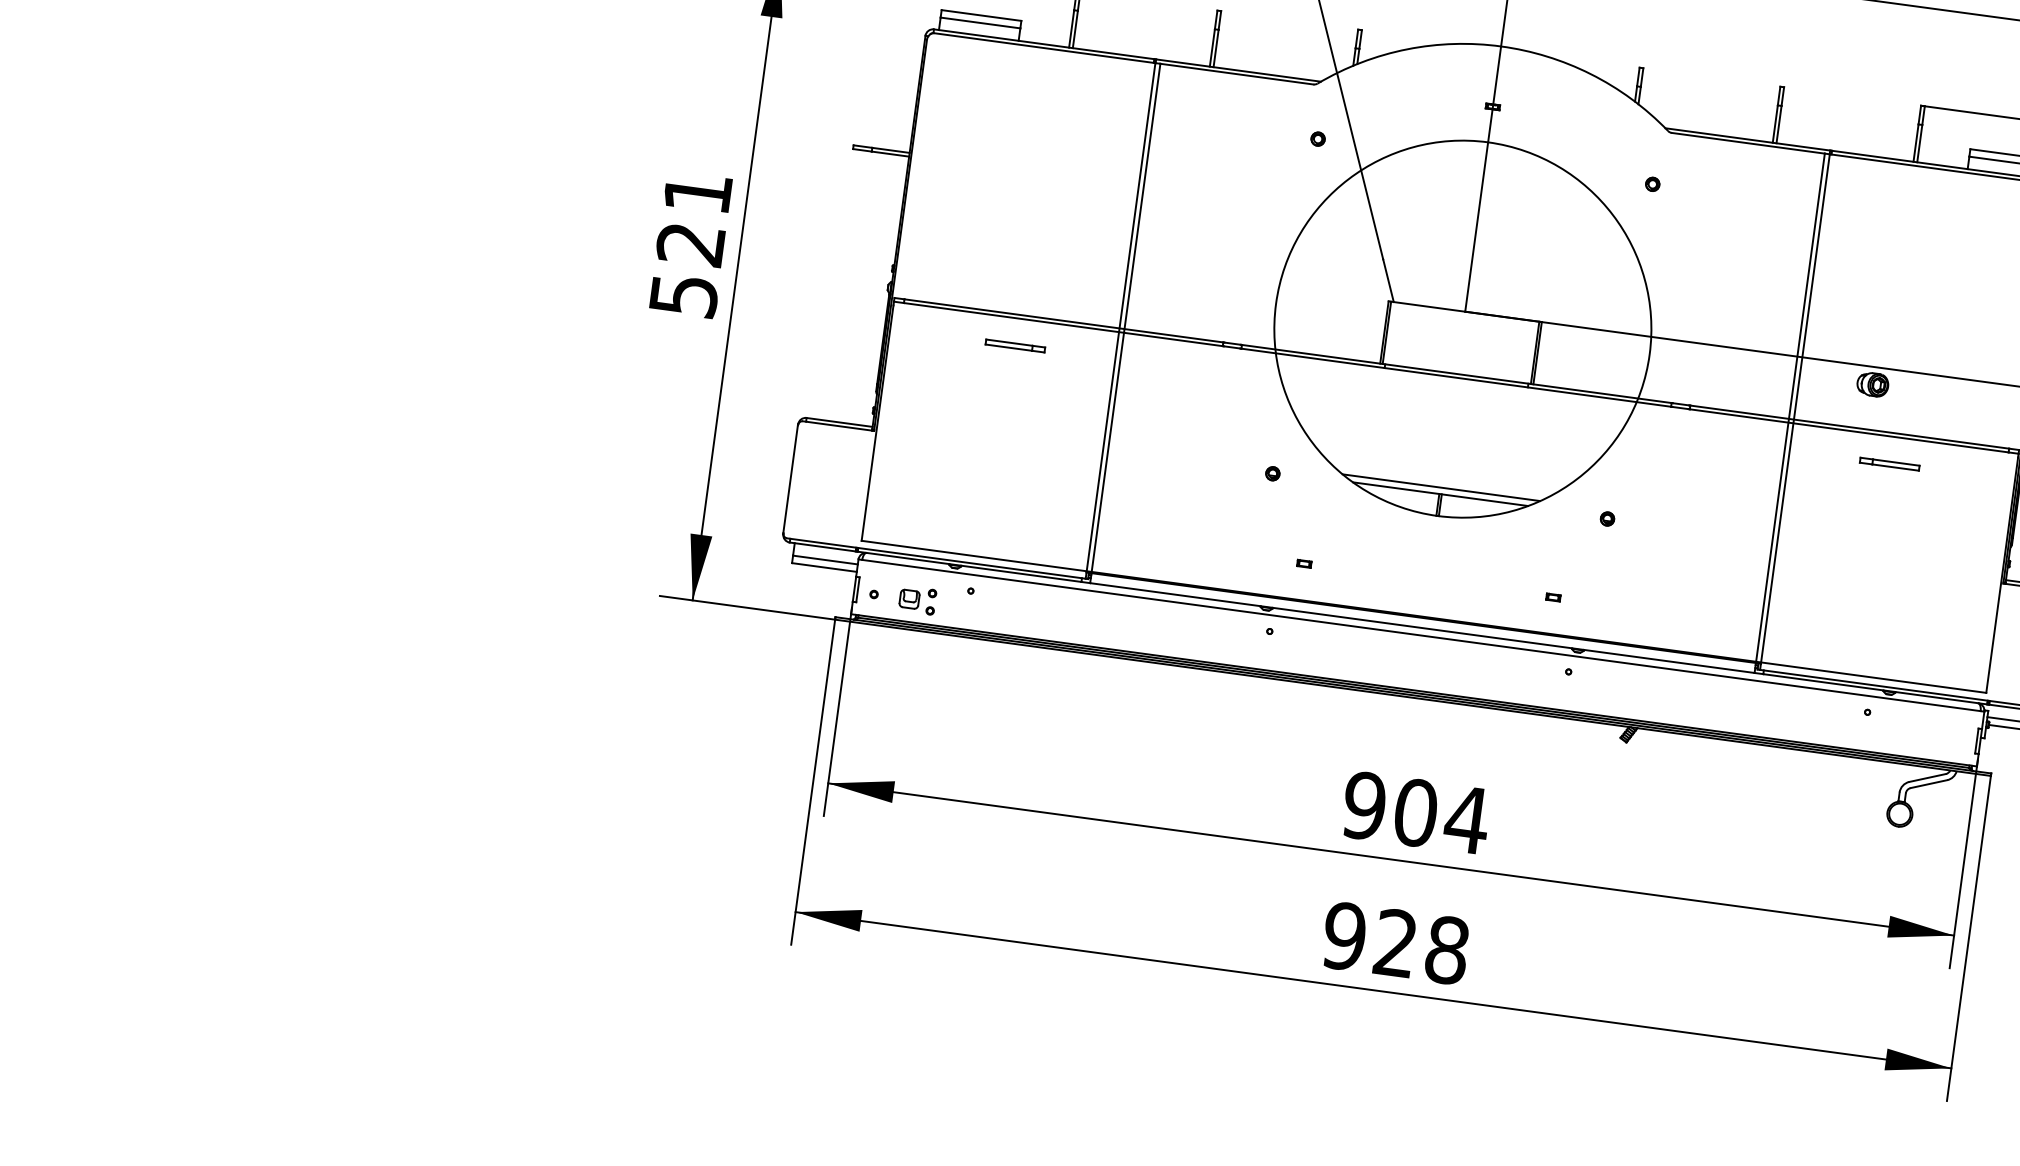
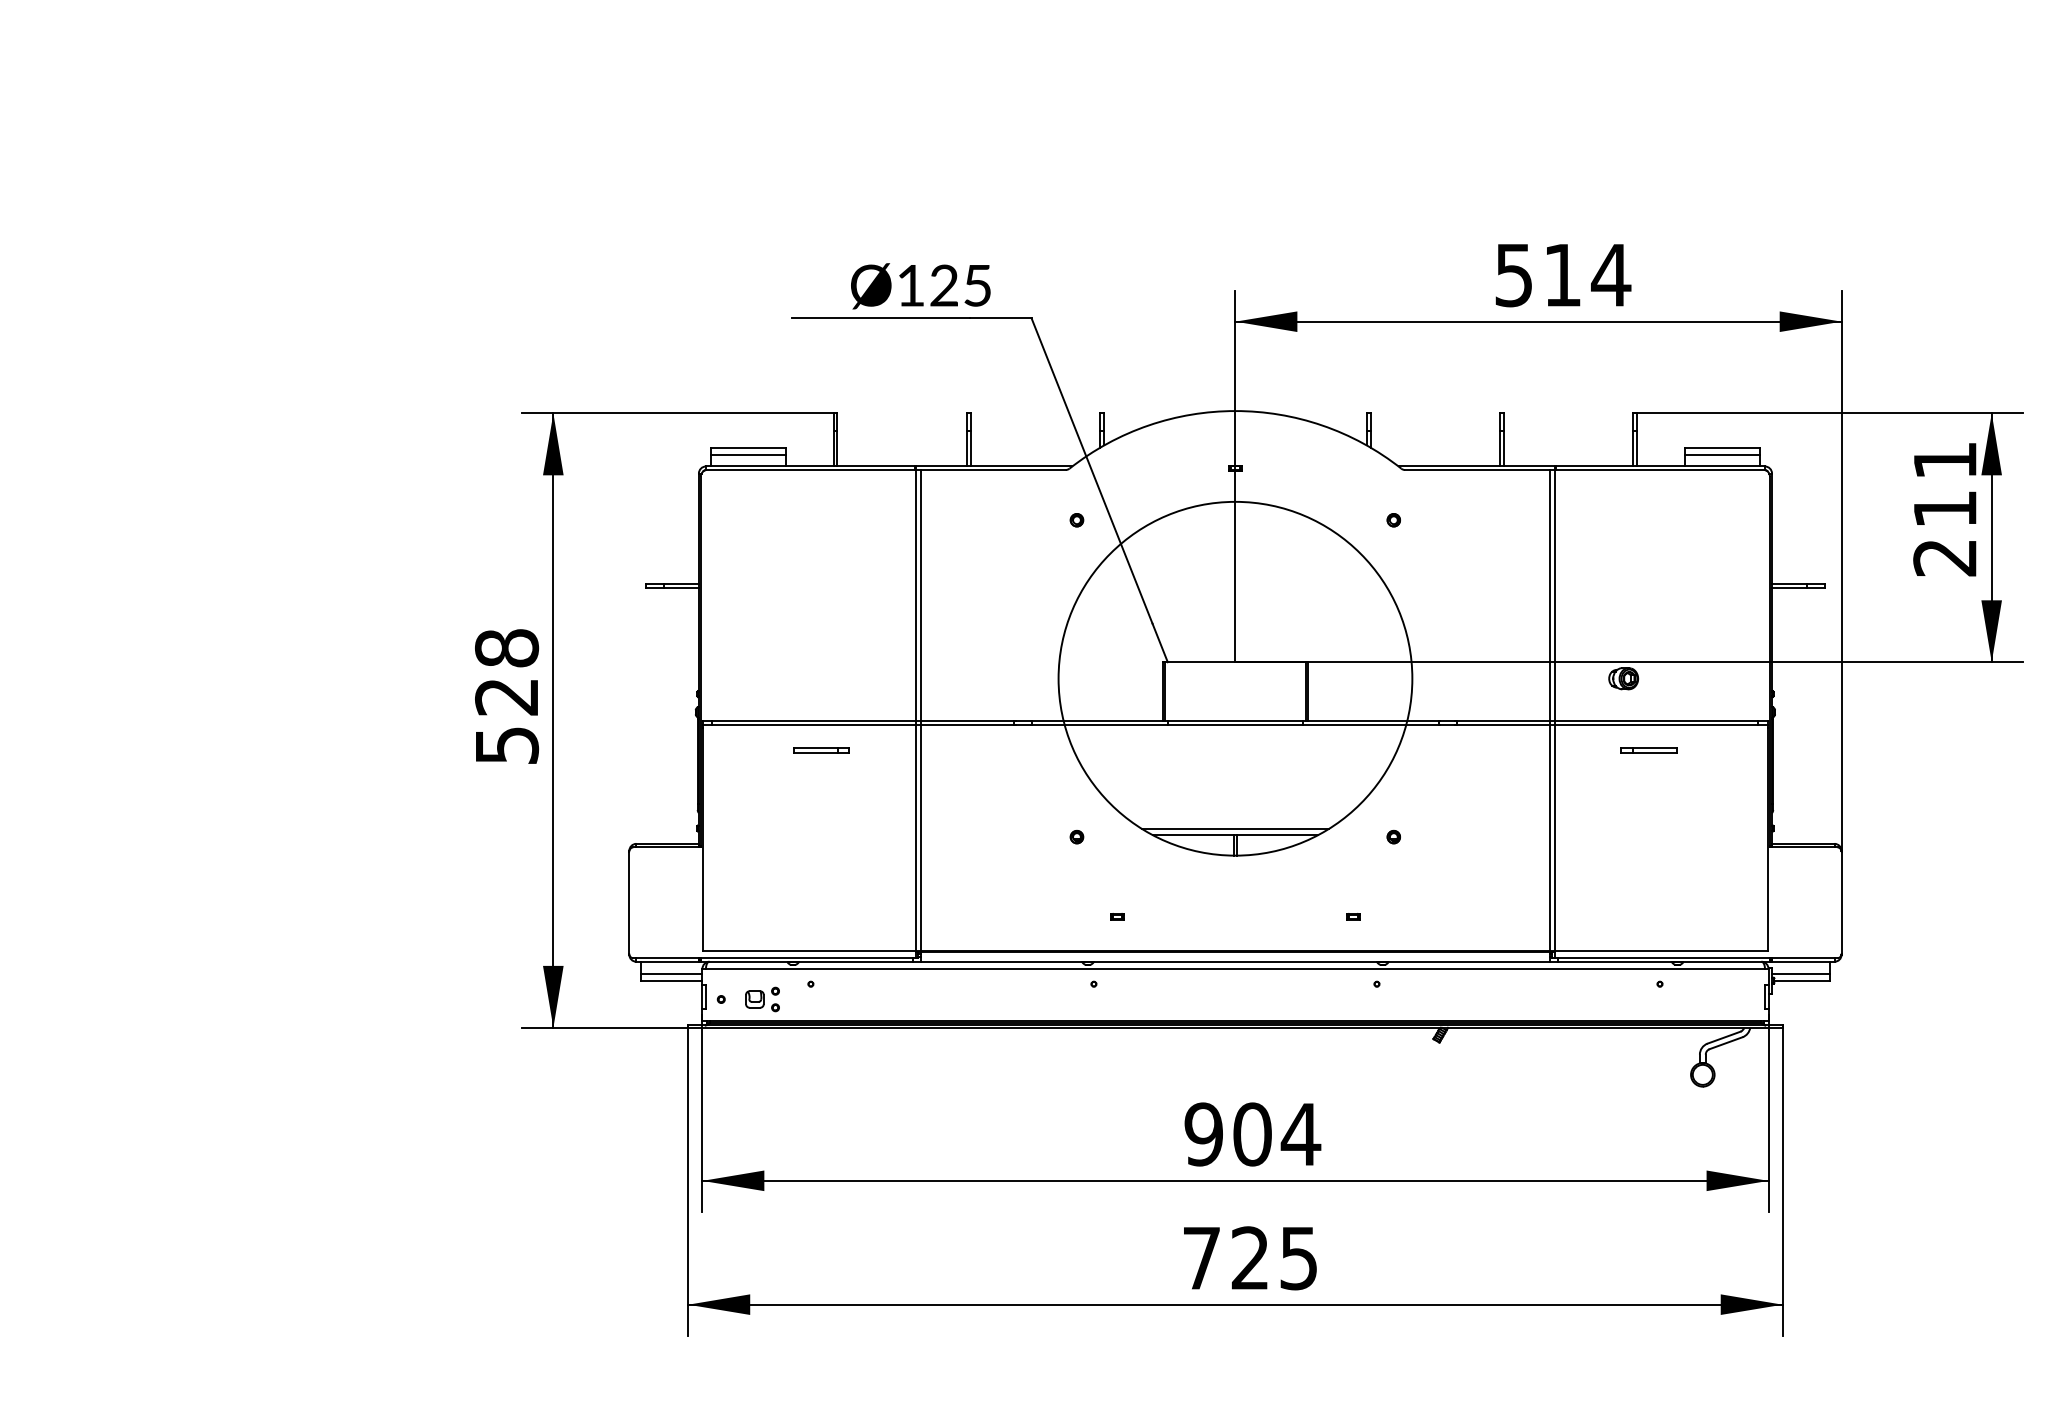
text: (698, 193) -> (507, 648), 521 -> 528
text: (1395, 943) -> (1250, 1258), 928 -> 725

